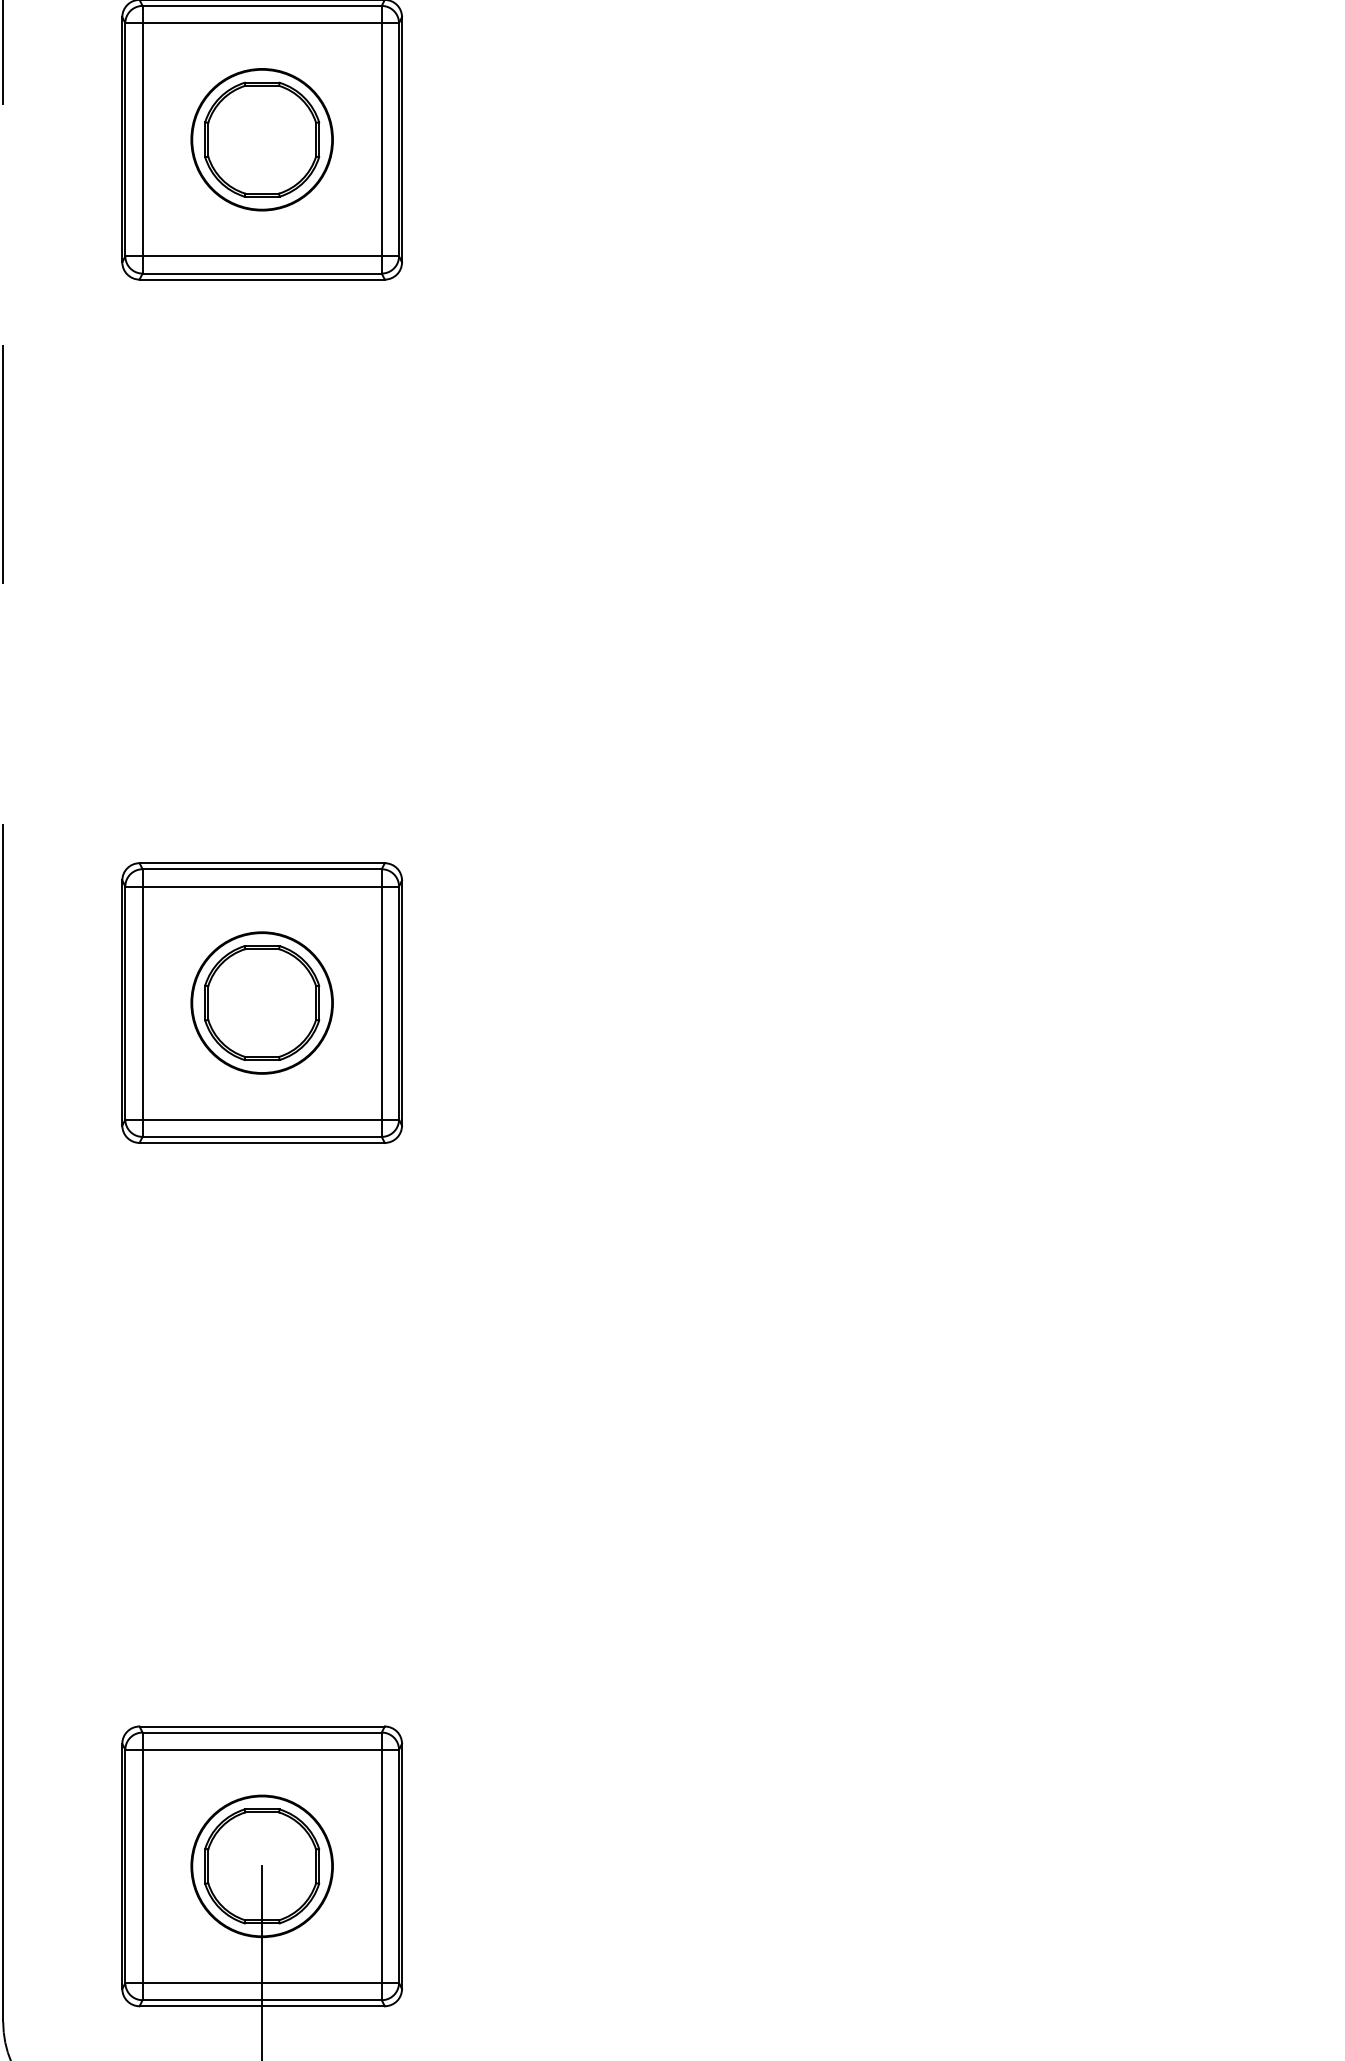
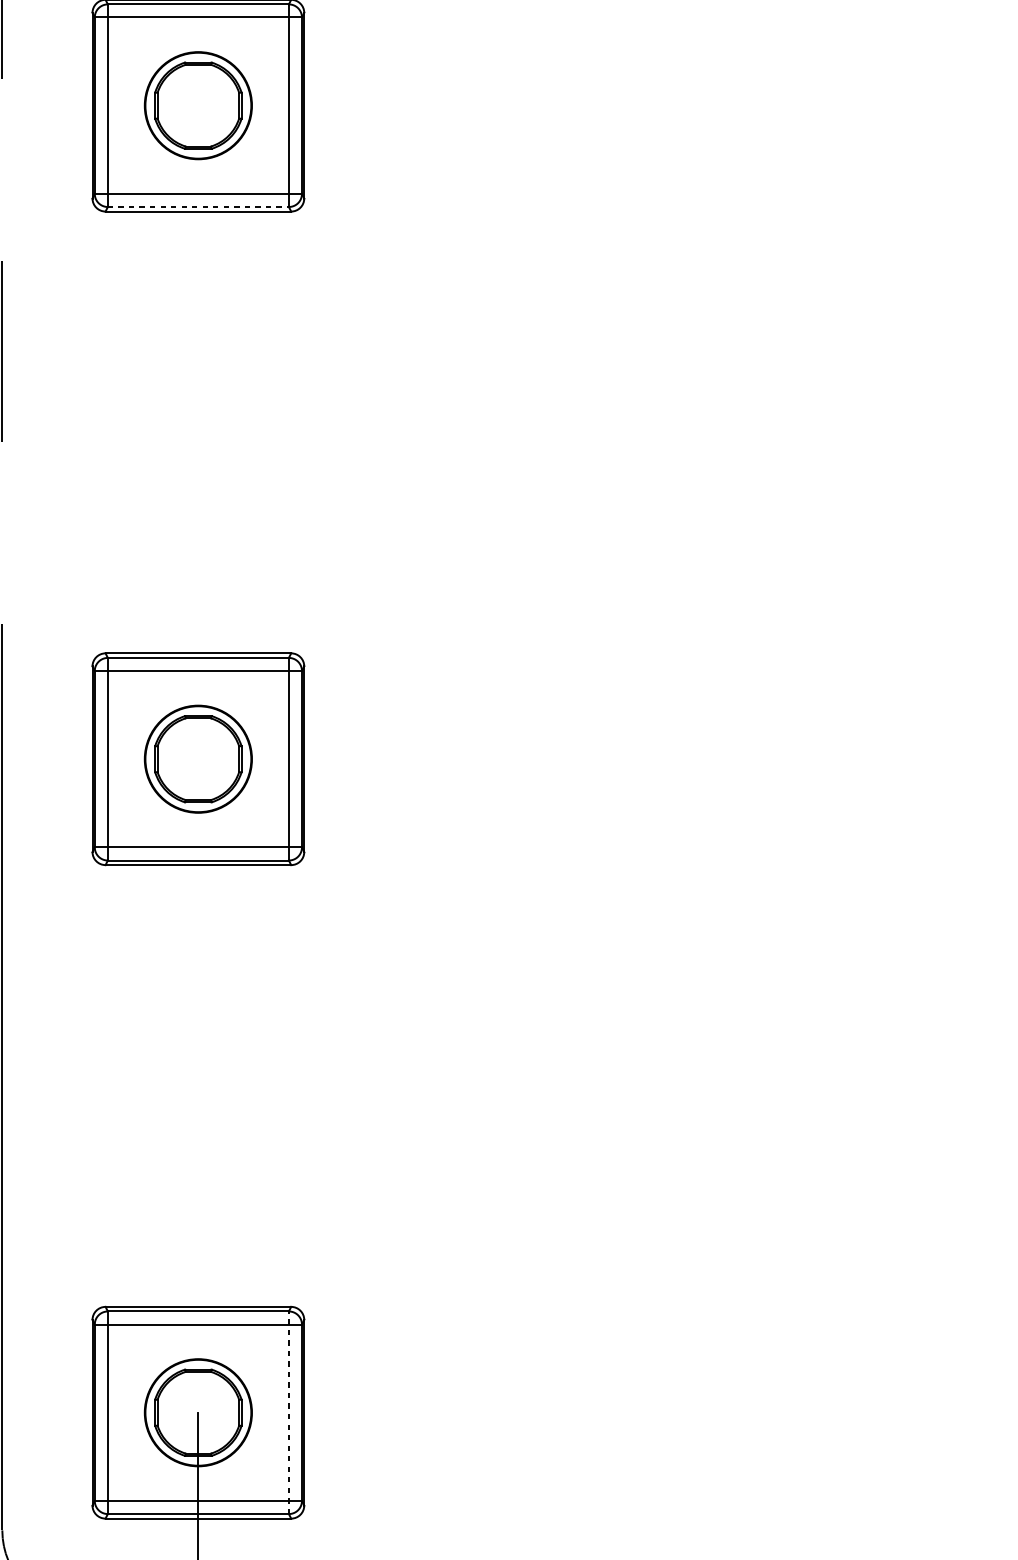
line: (262, 273) -> (198, 206), solid -> dashed
line: (381, 1866) -> (288, 1412), solid -> dashed

